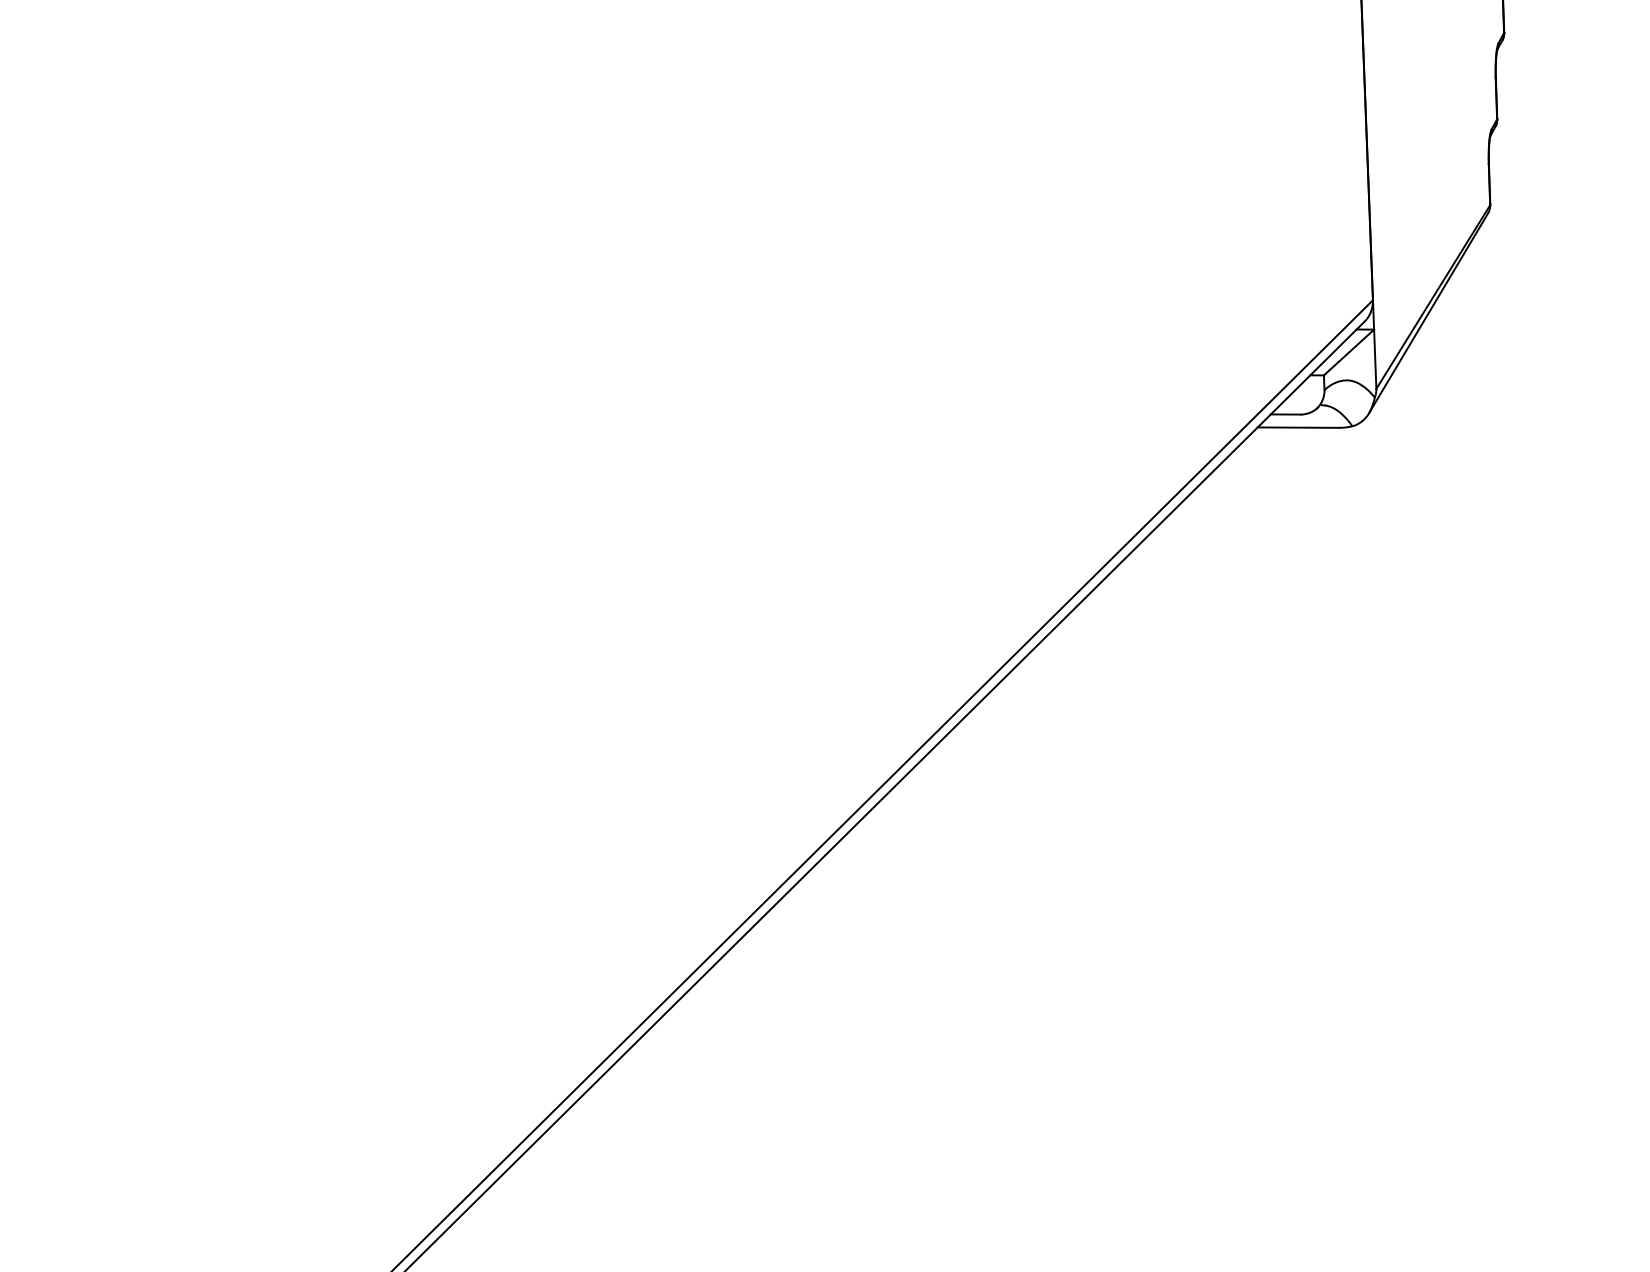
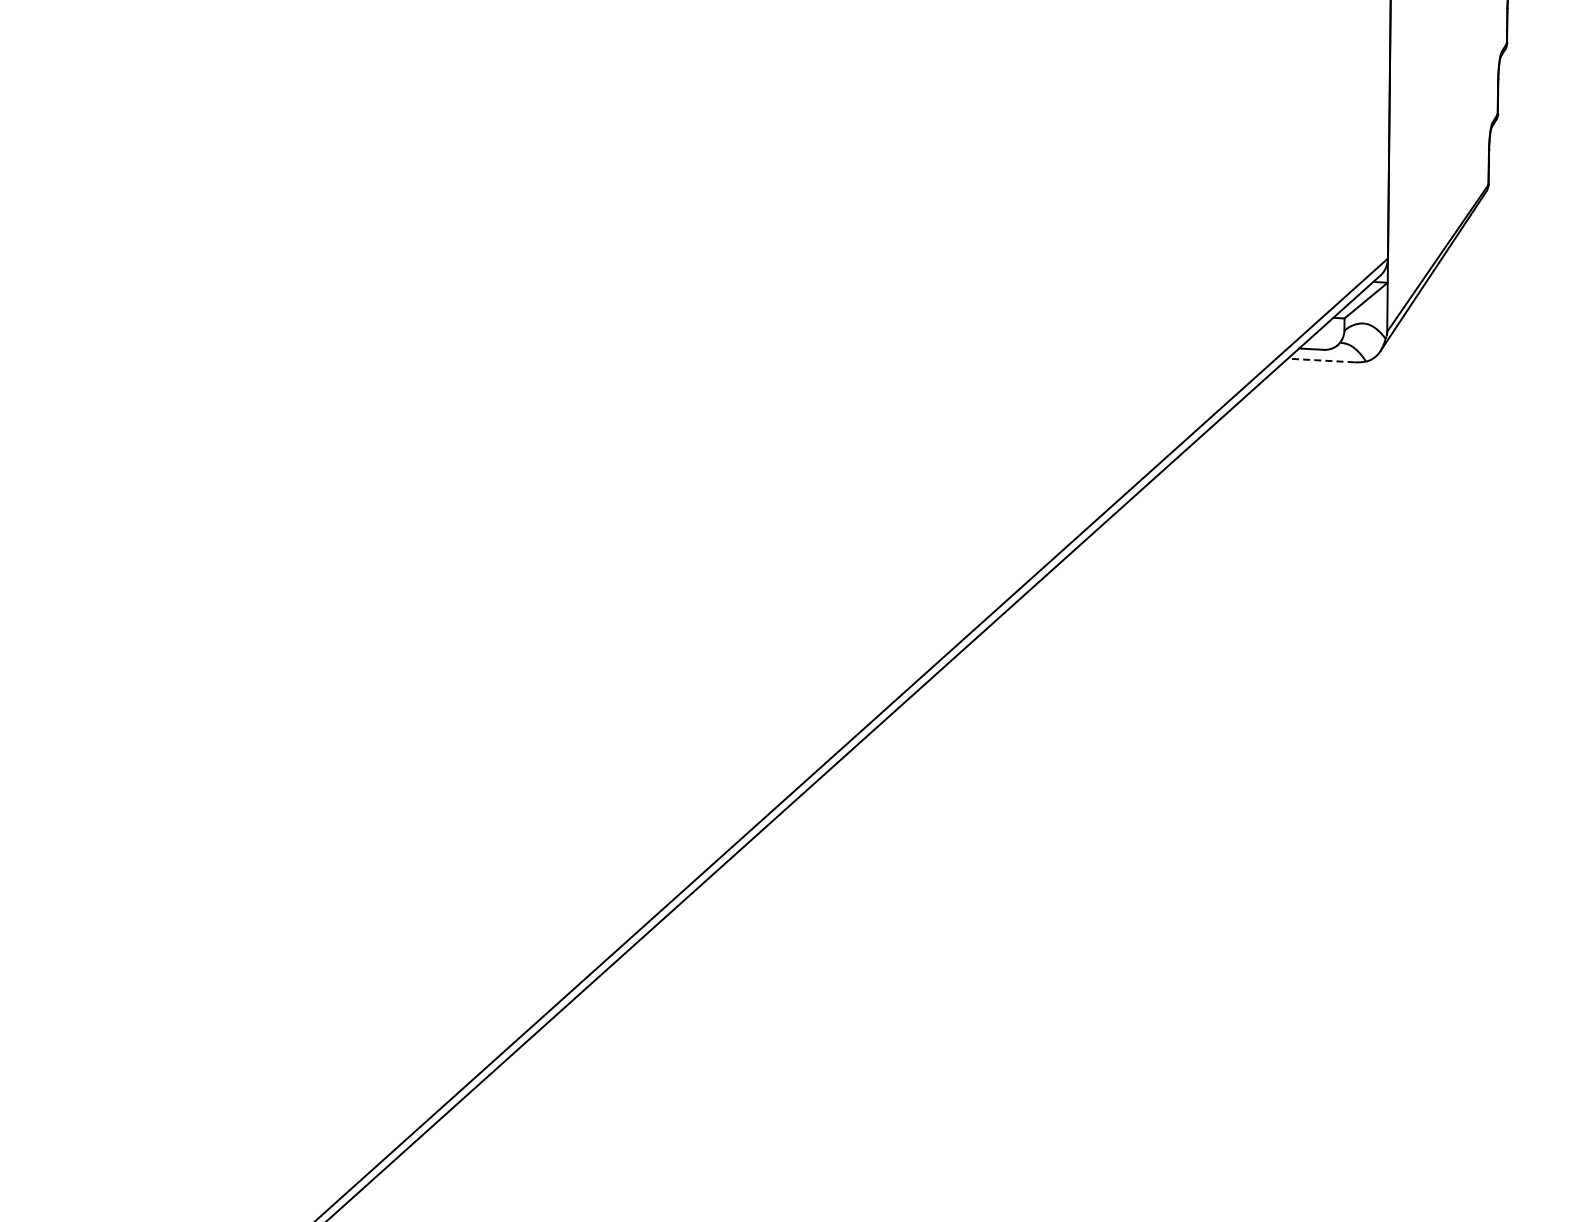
line: (1297, 427) -> (1320, 360), solid -> dashed

